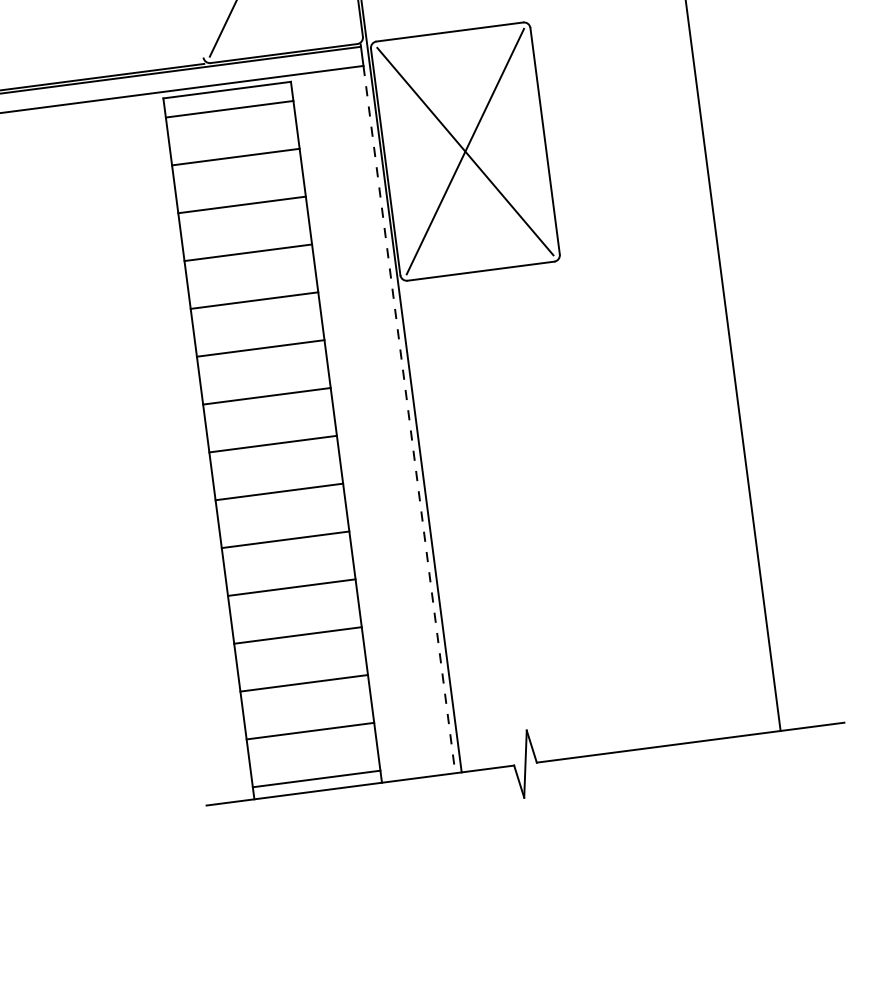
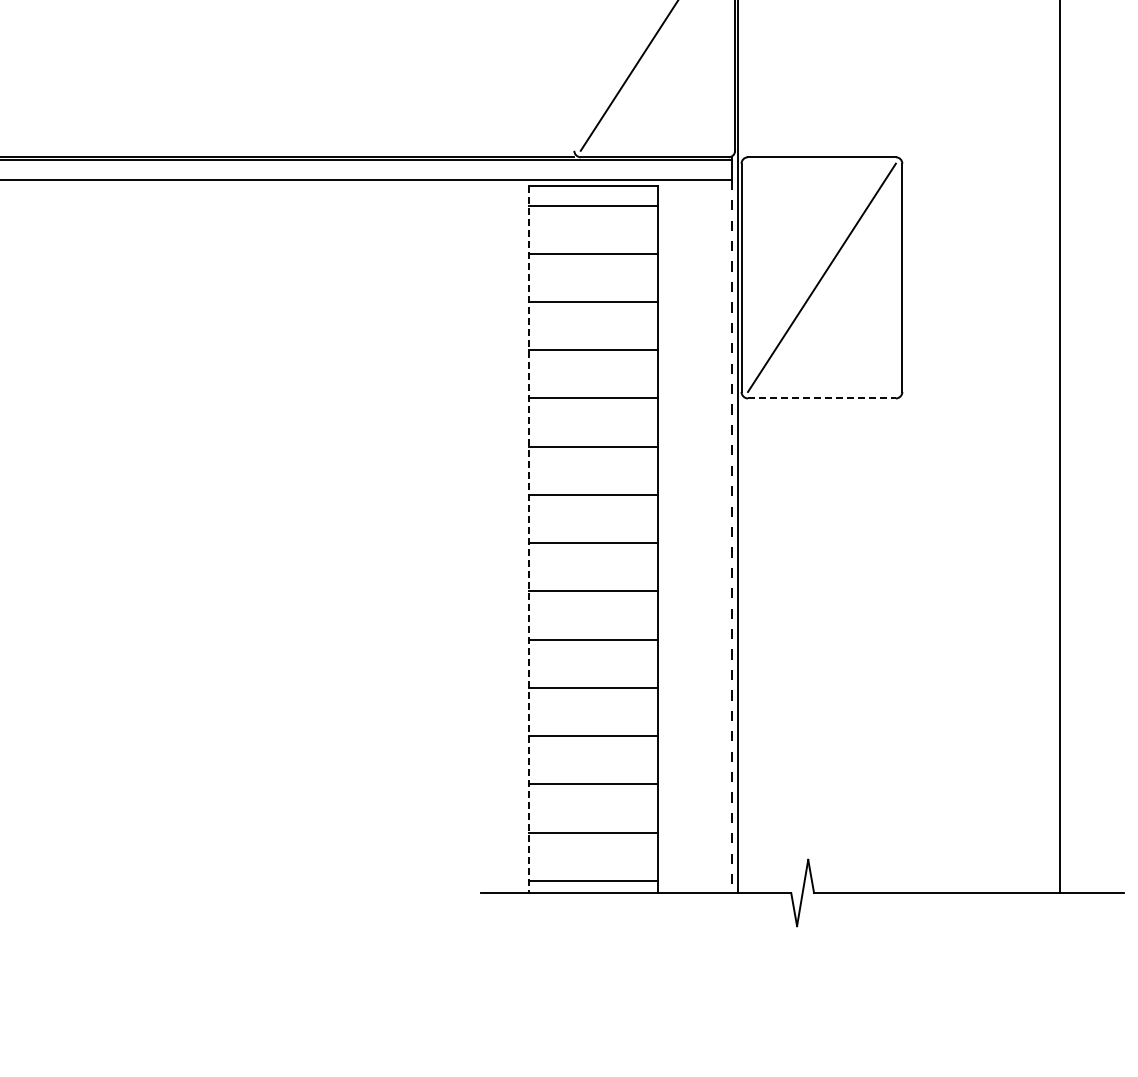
line: (464, 151) -> (821, 277), removed
line: (480, 271) -> (821, 398), solid -> dashed
line: (209, 449) -> (529, 540), solid -> dashed

